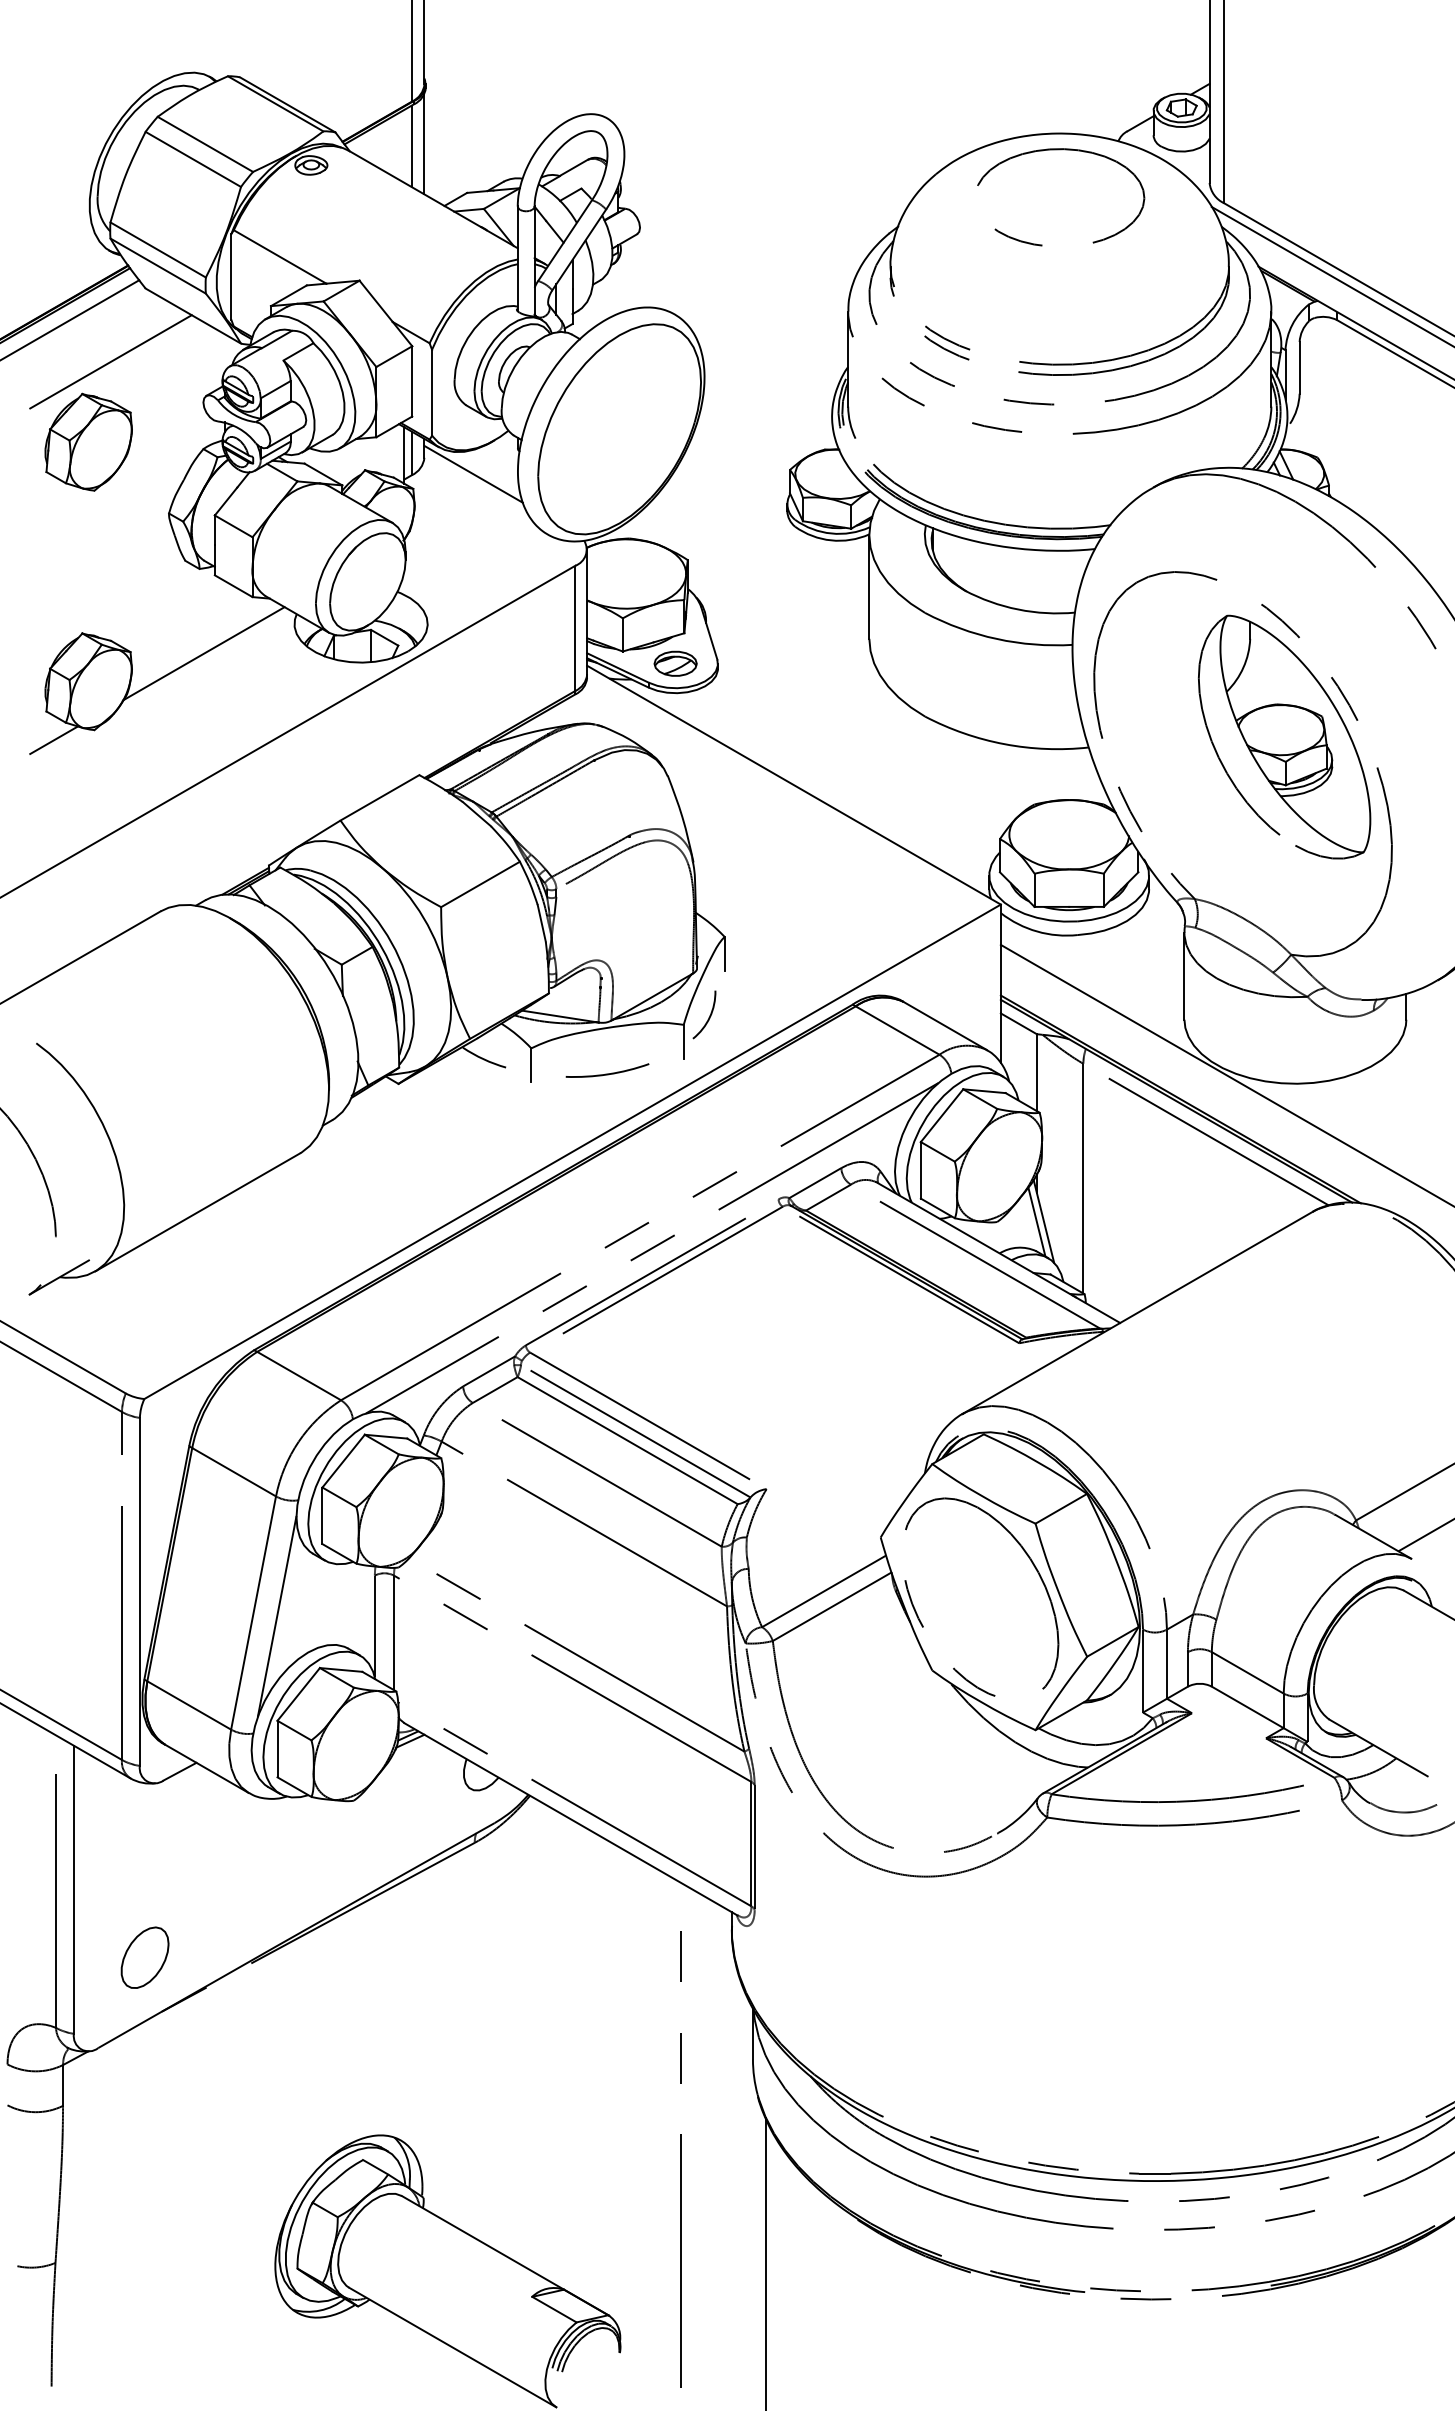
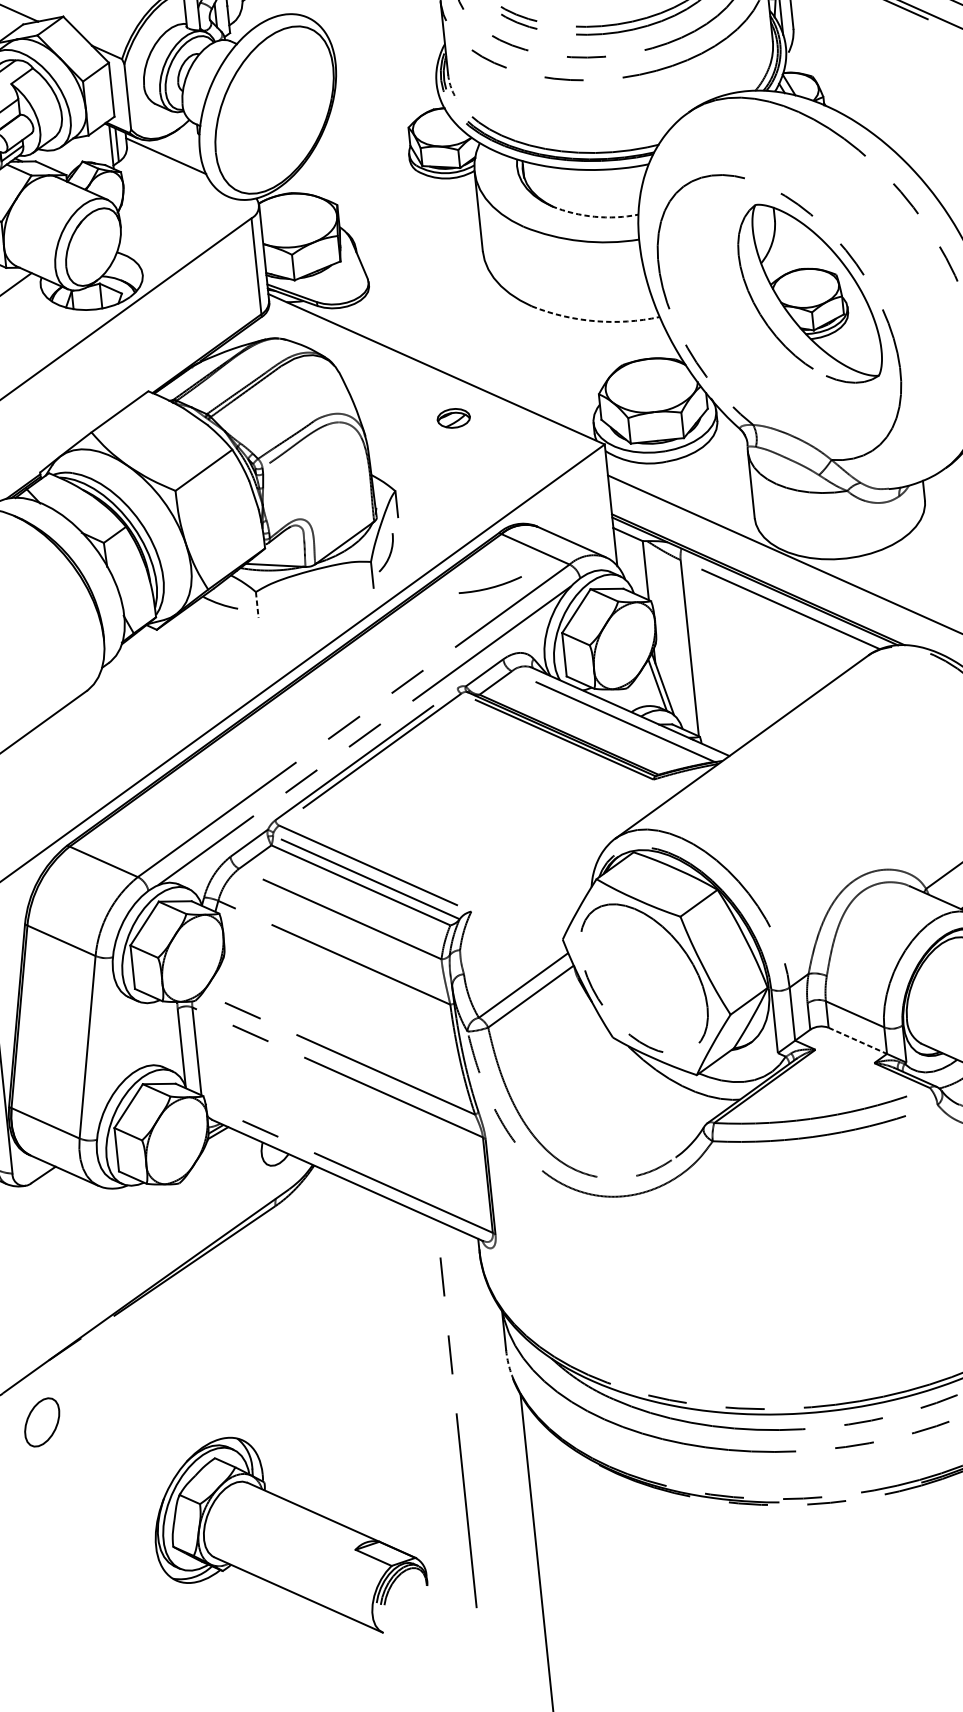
arc: (850, 423) -> (451, 87), solid -> dashed
arc: (1018, 609) -> (594, 216), solid -> dashed
part: (675, 663) -> (453, 418), moved
arc: (1004, 744) -> (594, 321), solid -> dashed
line: (531, 1065) -> (257, 605), solid -> dashed
arc: (607, 1073) -> (490, 587), moved
line: (276, 1616) -> (105, 1048), removed
line: (1248, 1707) -> (858, 1040), solid -> dashed
part: (144, 1957) -> (41, 1422), moved
arc: (754, 2077) -> (508, 1363), solid -> dashed

